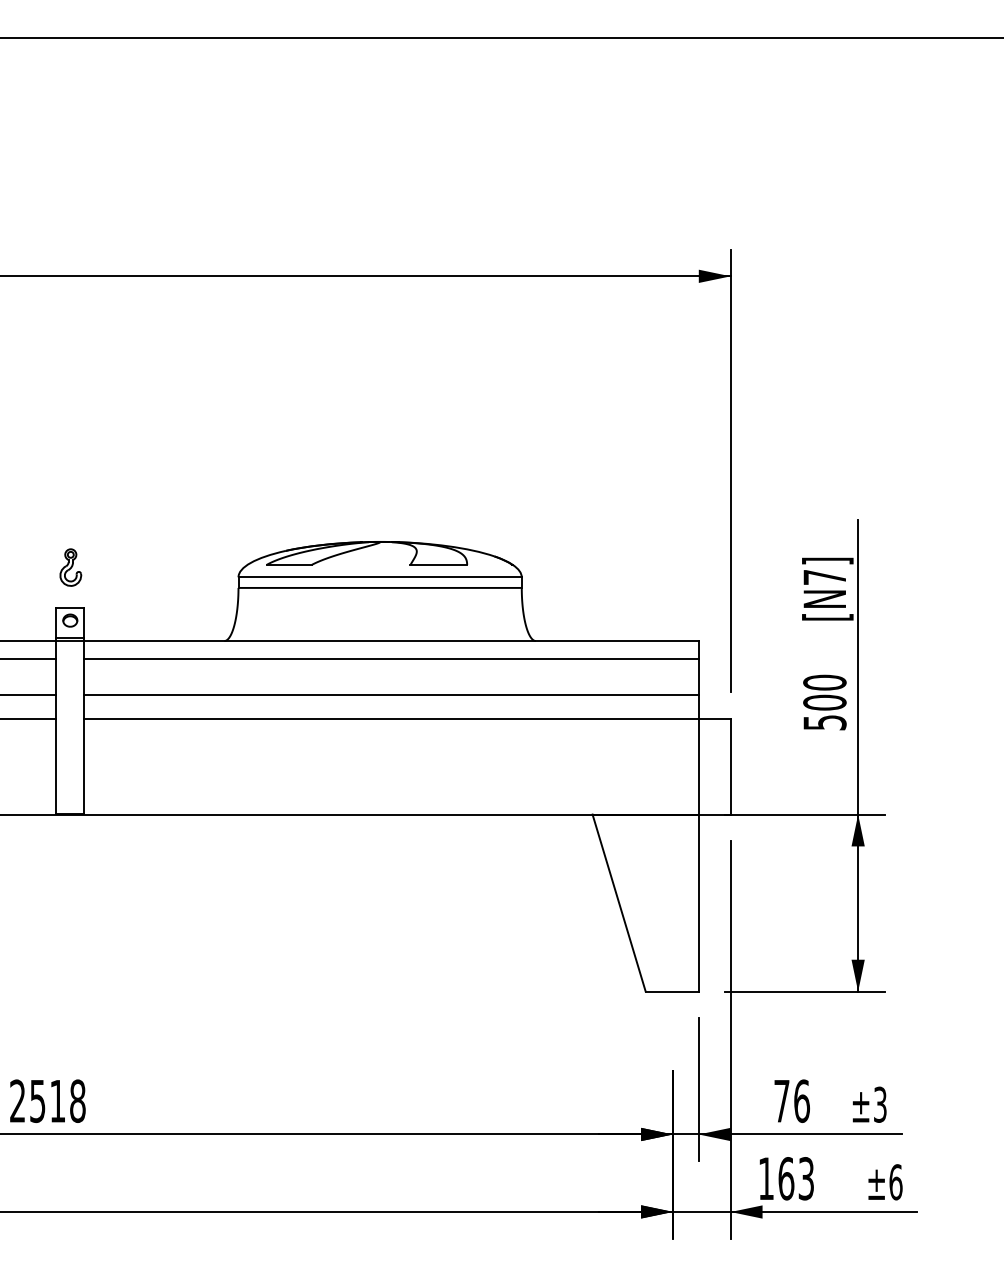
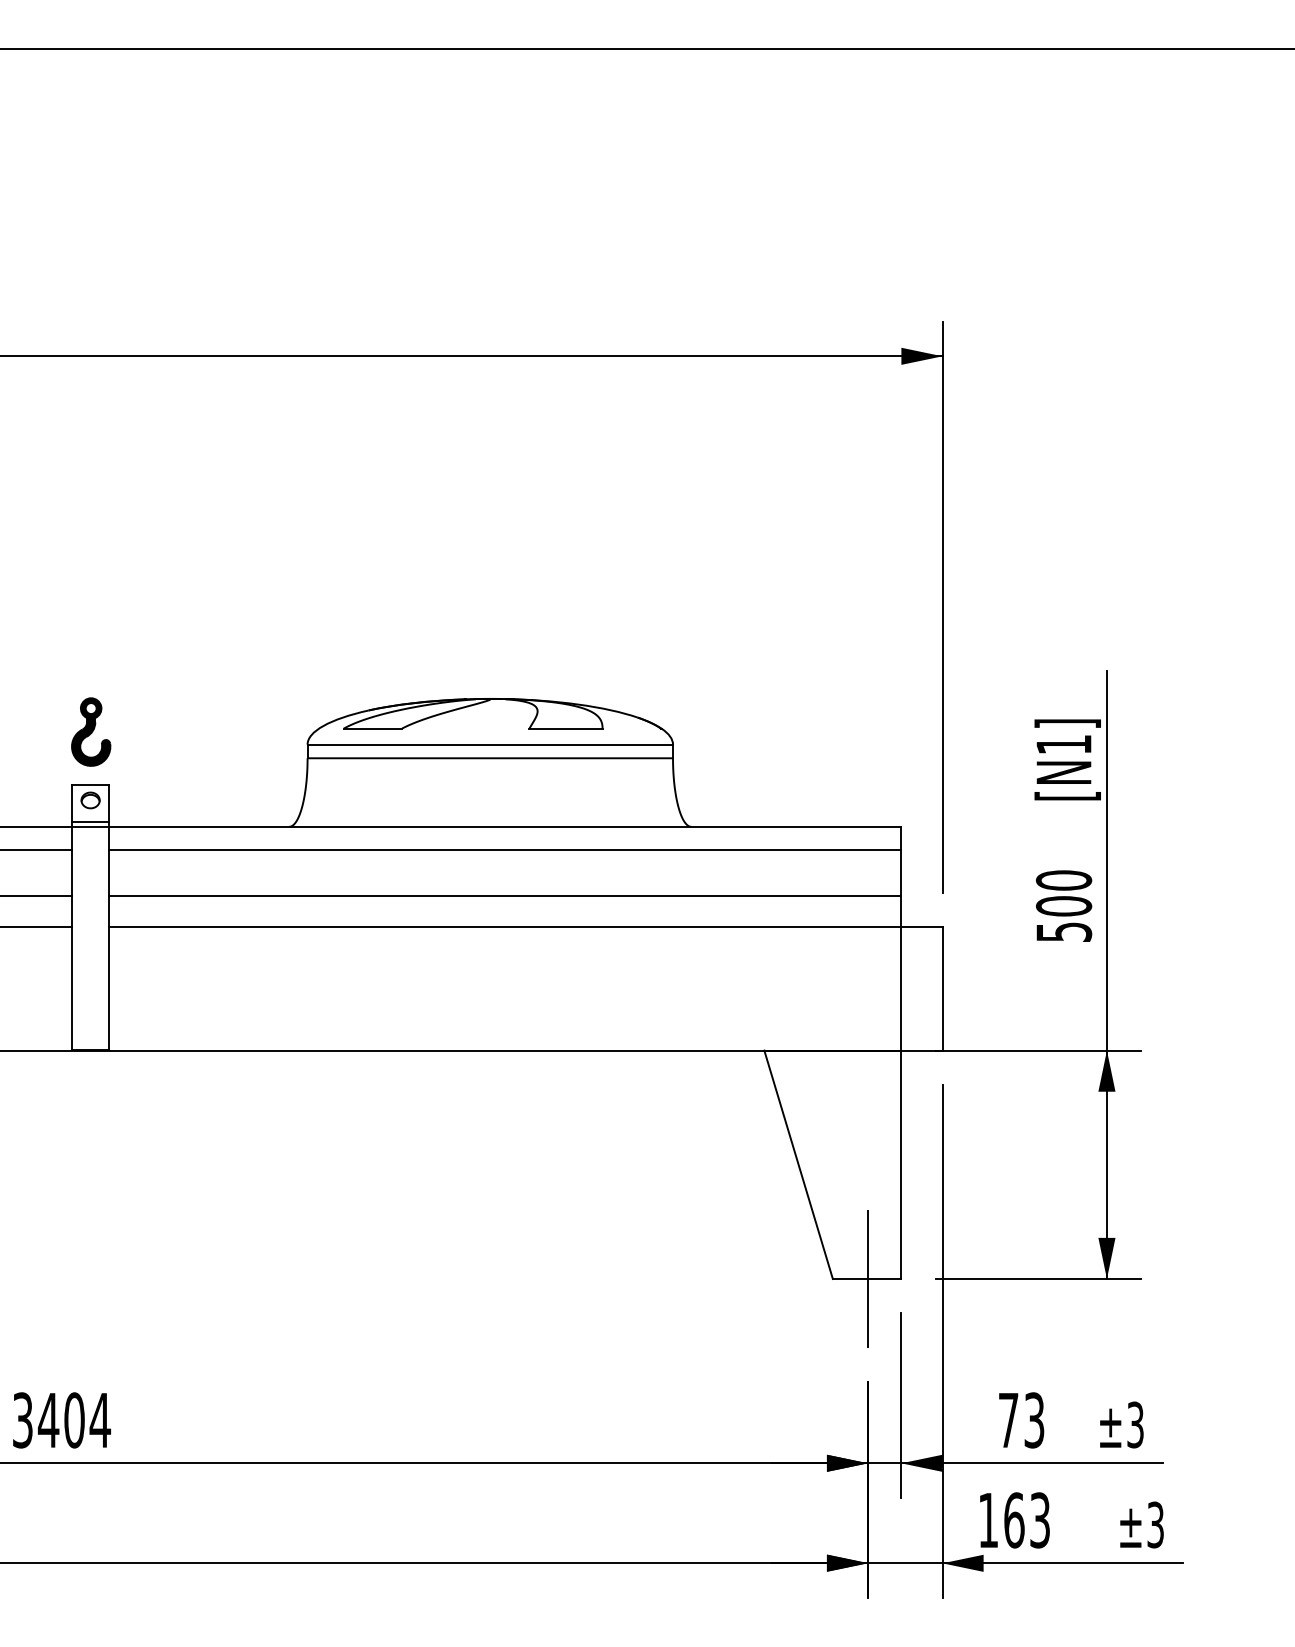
part: (70, 567) -> (91, 731), size x1.43
text: (824, 577) -> (1063, 744), [N7] -> [N1]
line: (673, 991) -> (868, 1278), added
text: (48, 1101) -> (62, 1420), 2518 -> 3404
text: (802, 1101) -> (1034, 1420), 76 -> 73
text: (895, 1181) -> (1155, 1524), ±6 -> ±3

